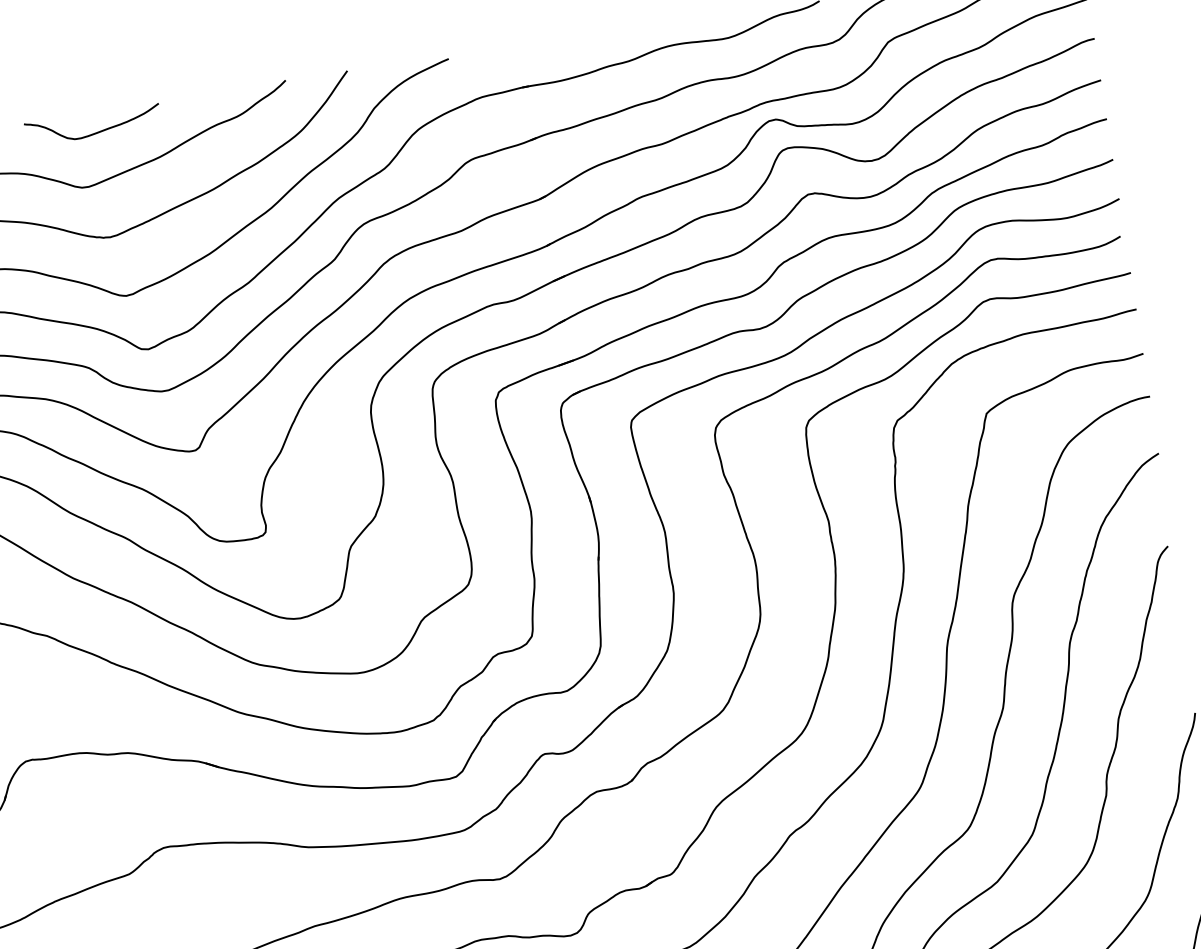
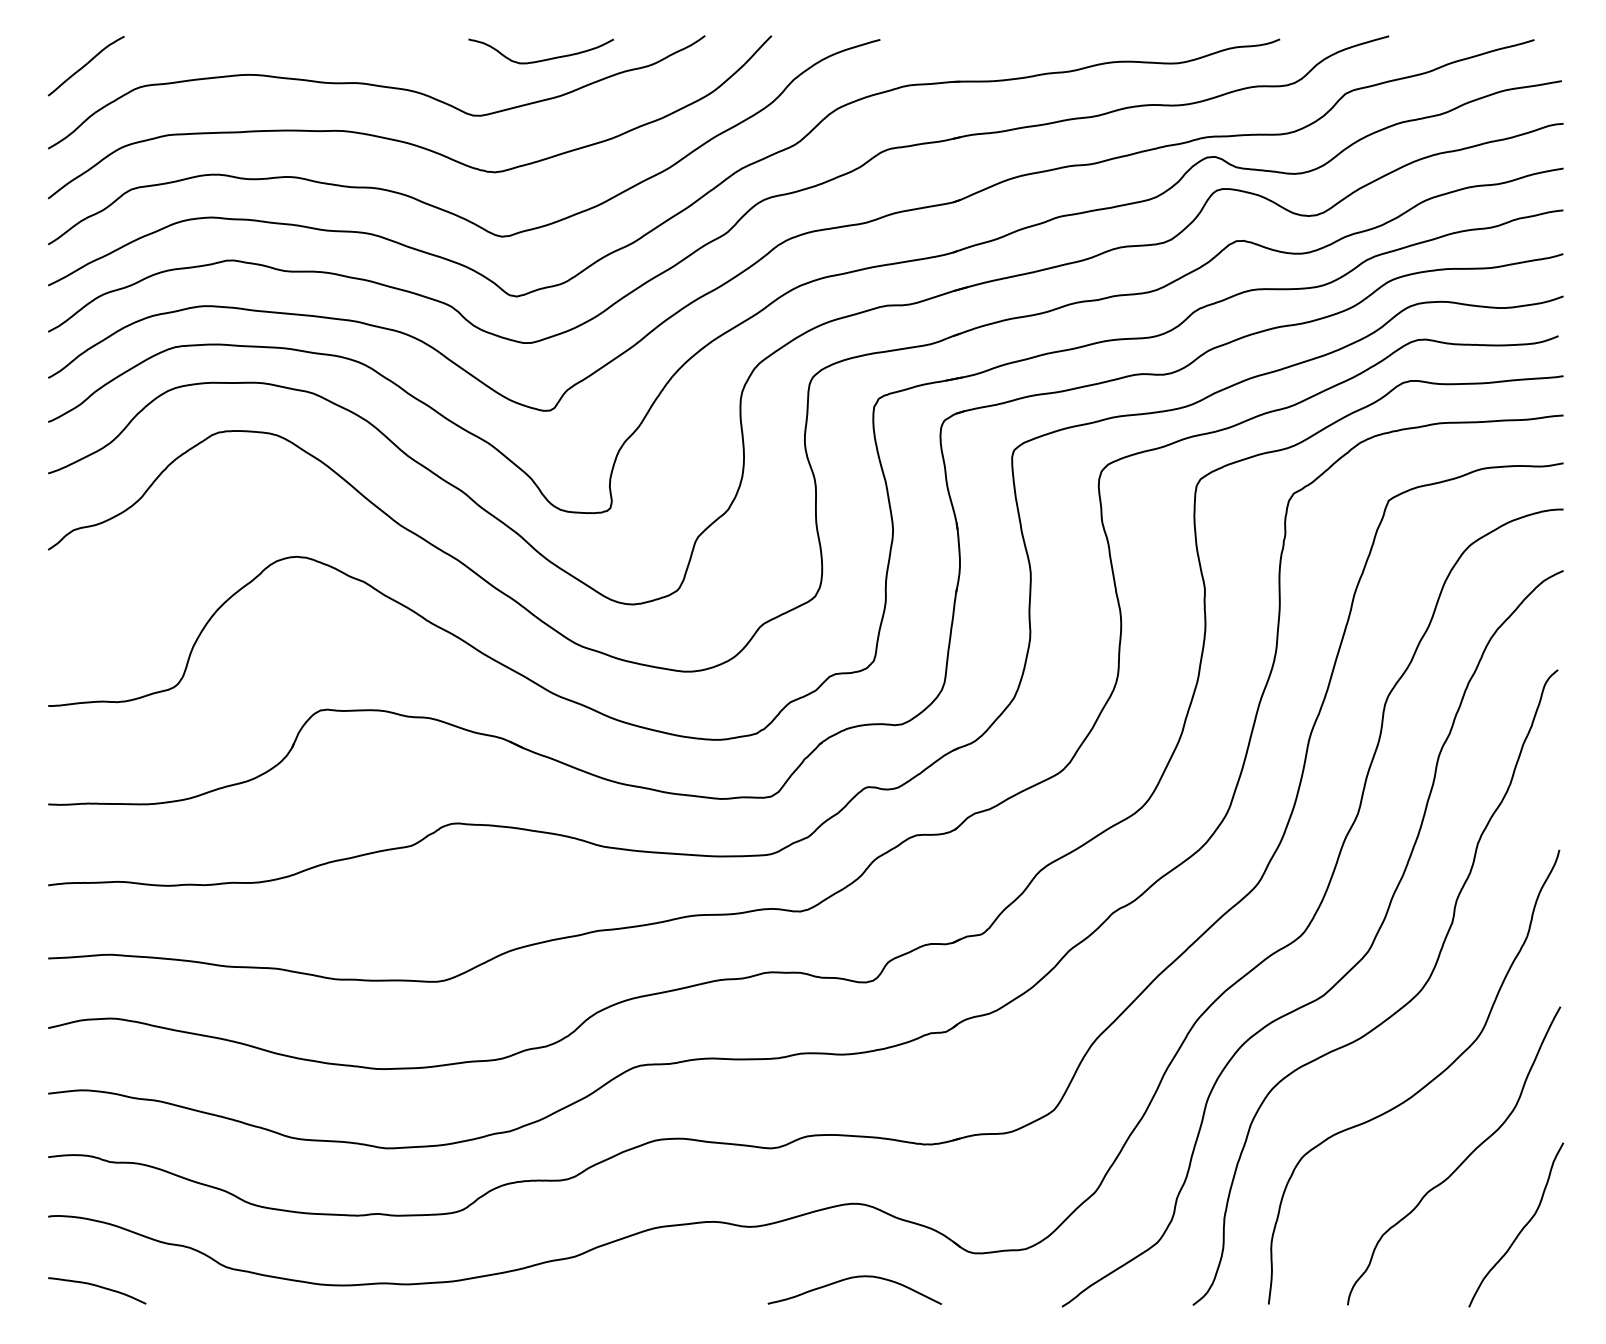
curve: (95, 132) -> (542, 59), moved

